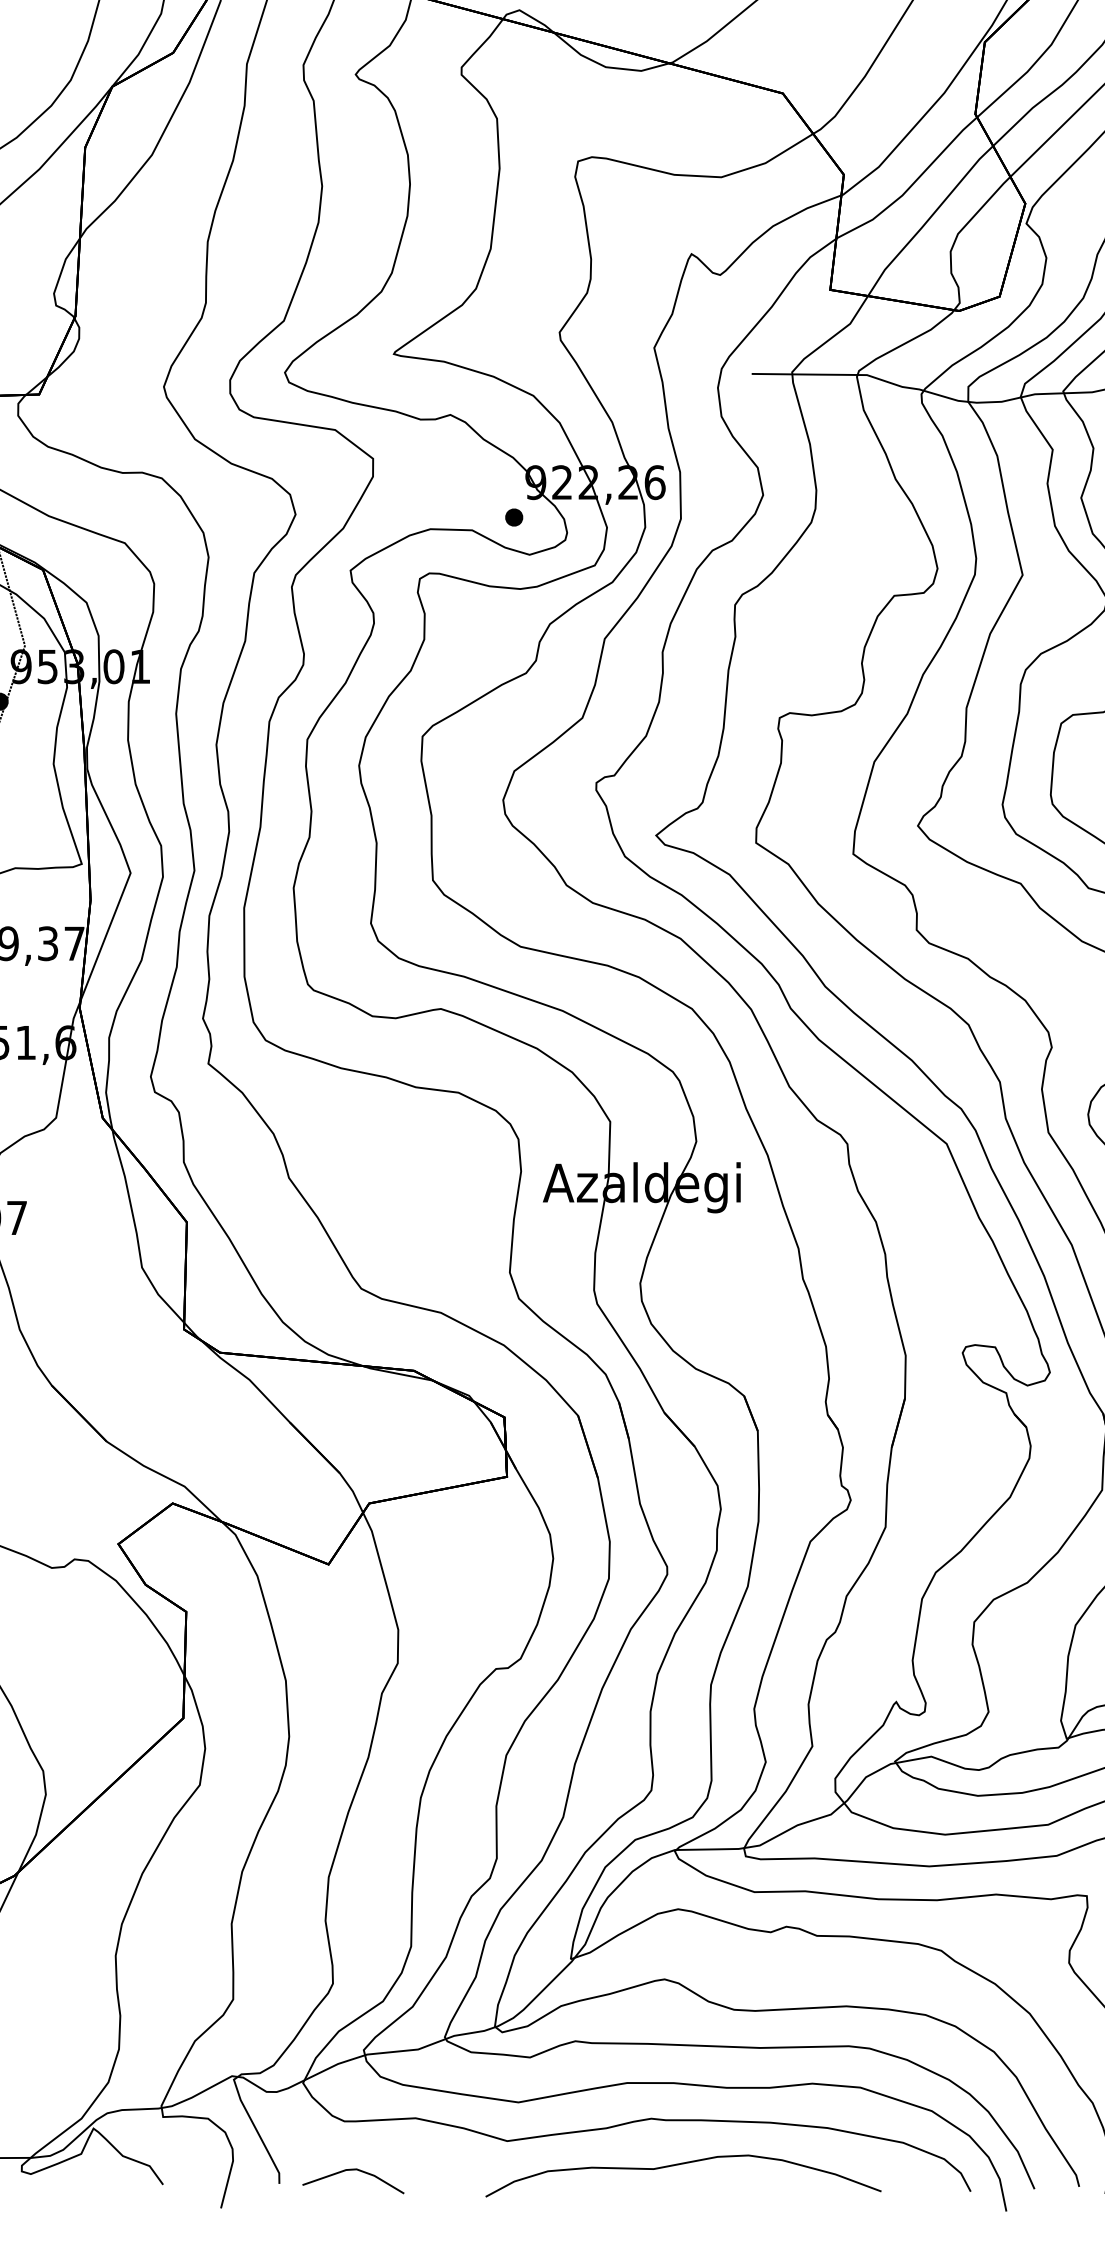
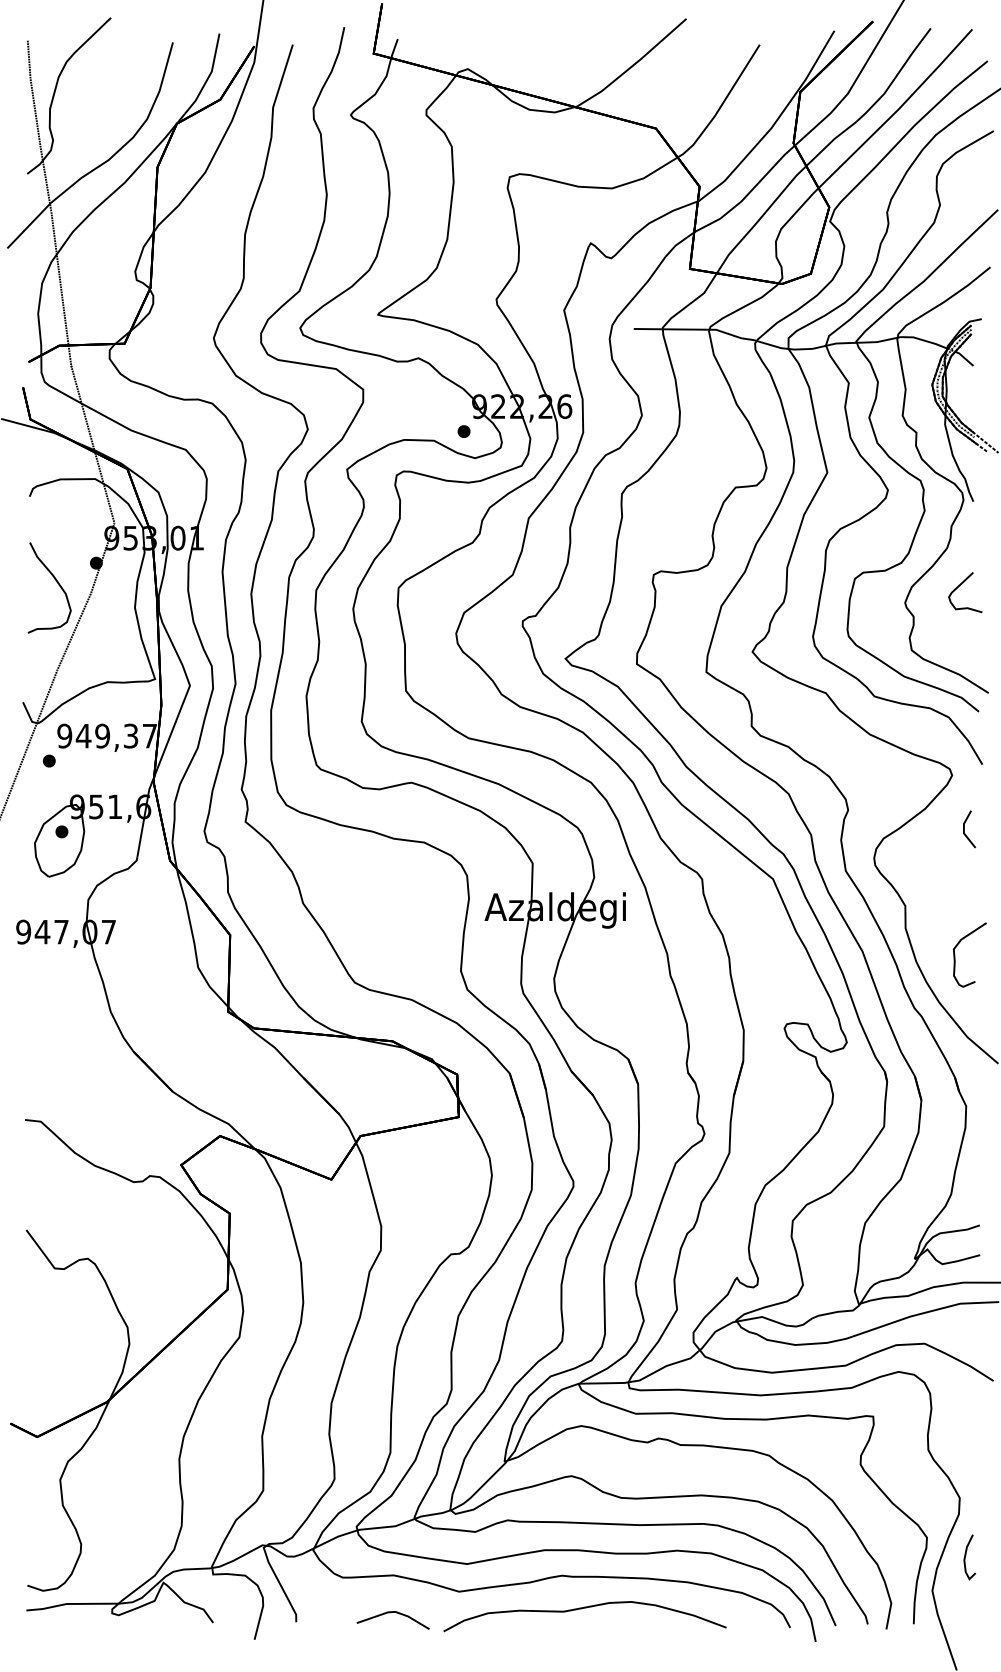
line: (349, 2171) -> (390, 1613), moved

